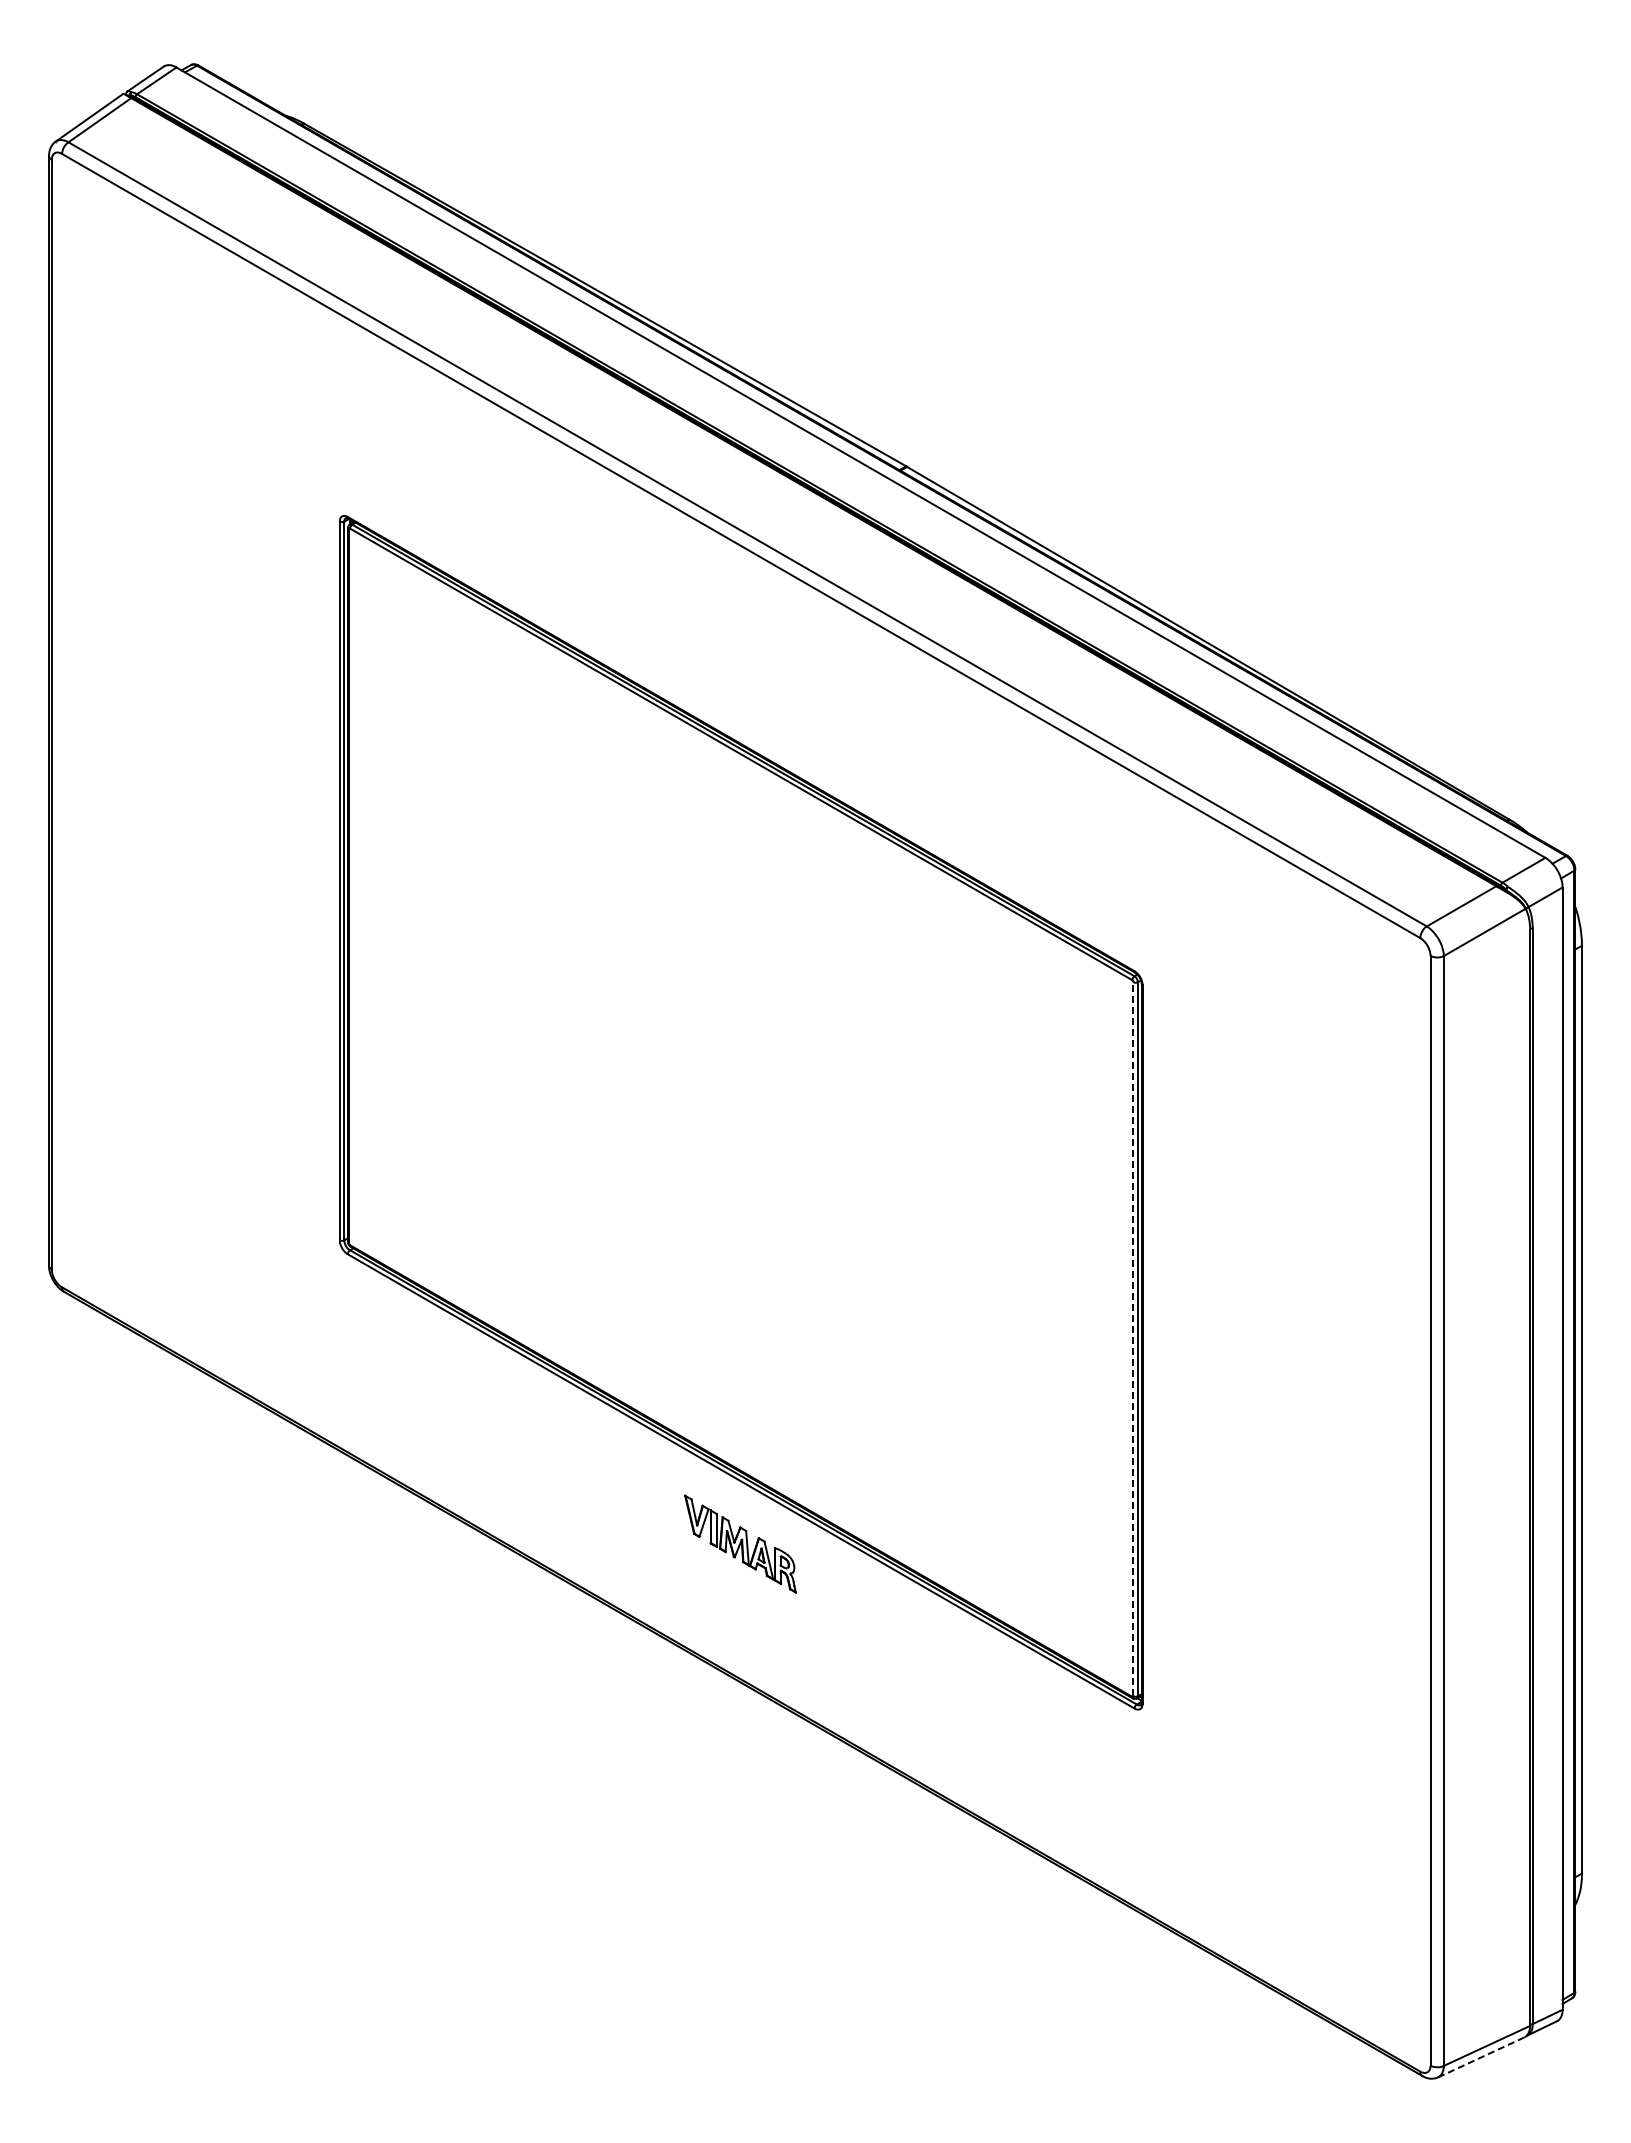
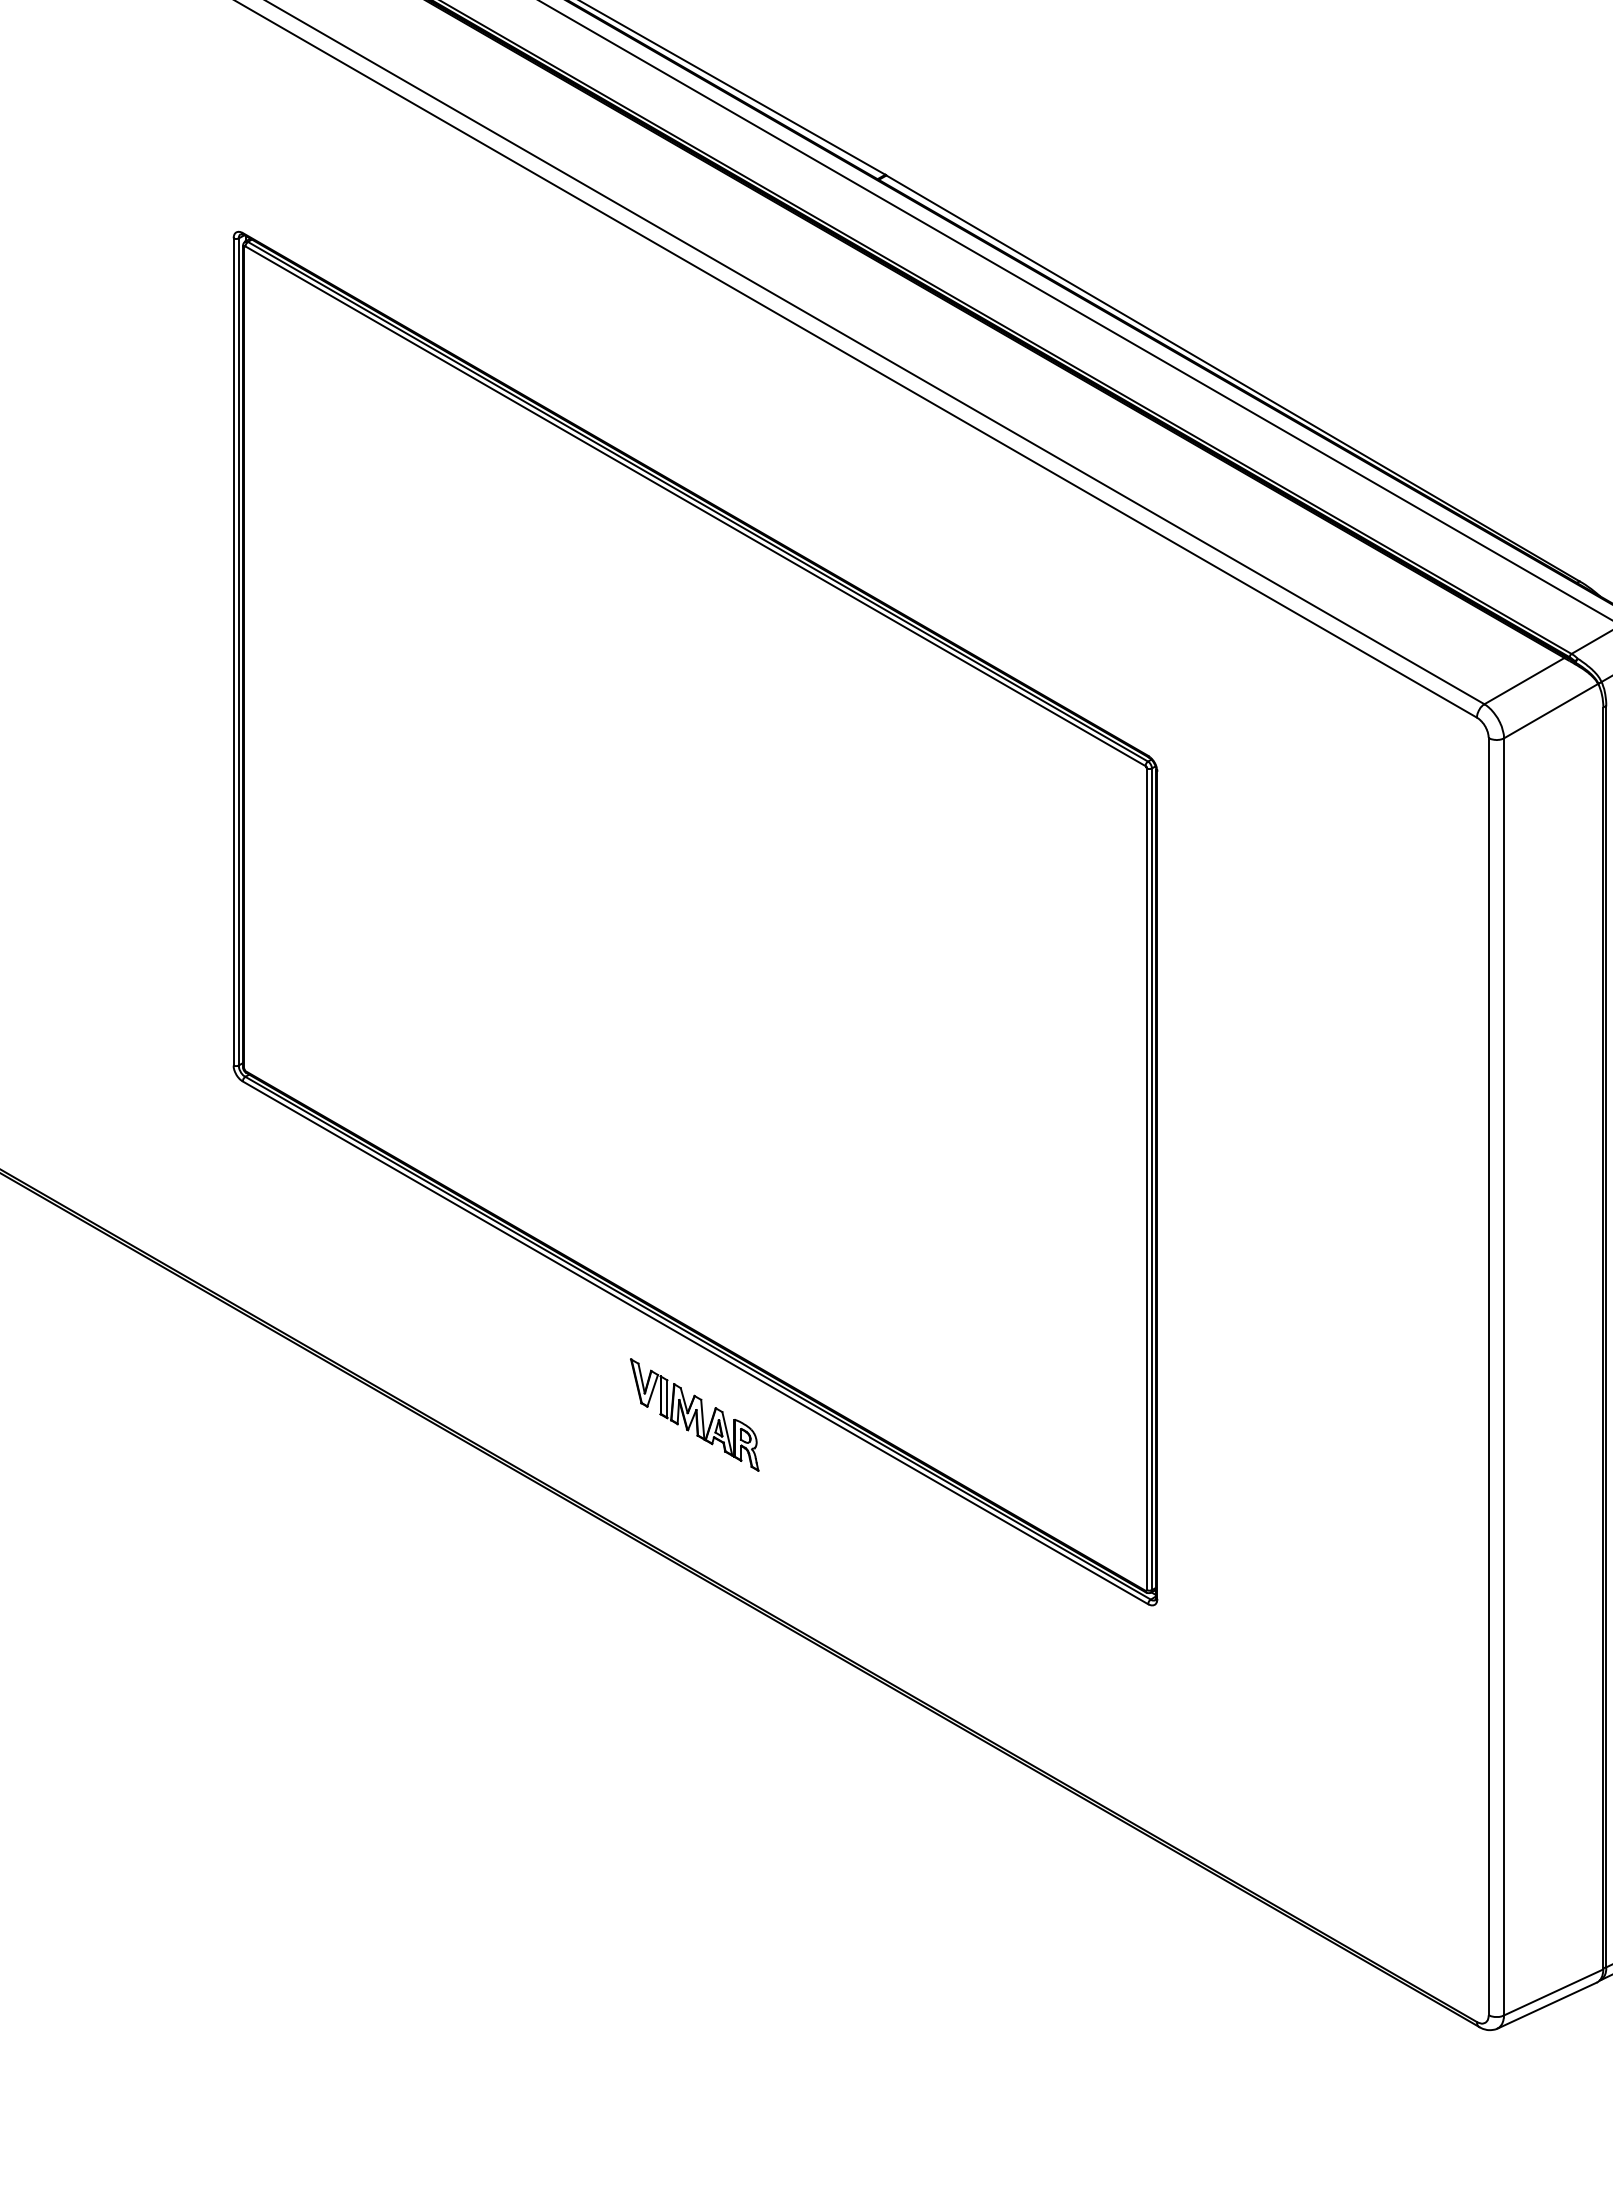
line: (1133, 1339) -> (1146, 1179), dashed -> solid
line: (1481, 2057) -> (1547, 2005), dashed -> solid

